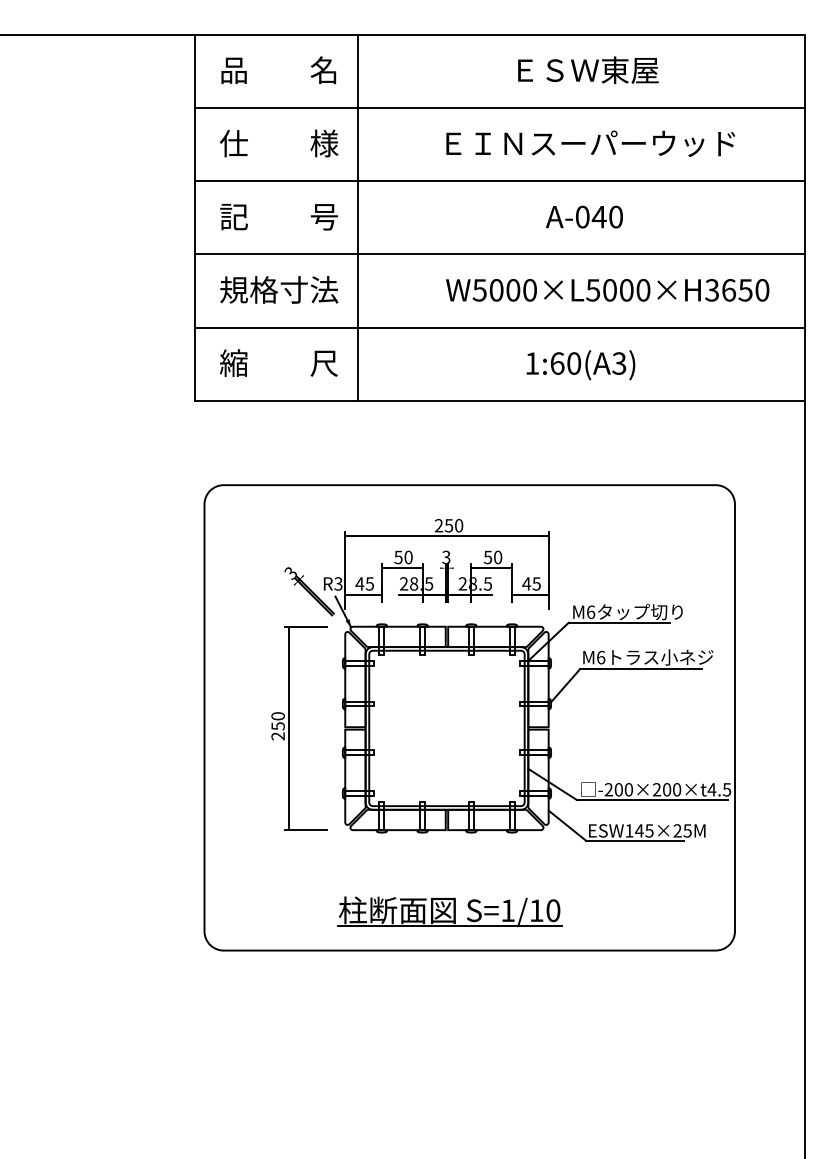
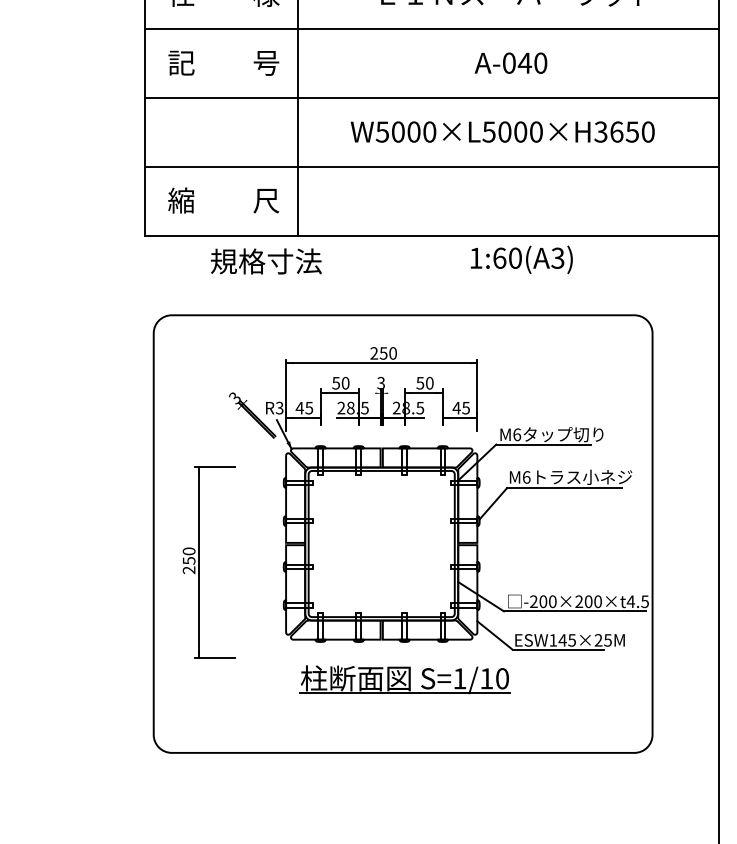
text: (279, 289) -> (266, 261), moved
text: (607, 290) -> (502, 132), moved
text: (580, 365) -> (521, 260), moved
part: (289, 728) -> (199, 562), moved
part: (449, 911) -> (404, 679), moved

